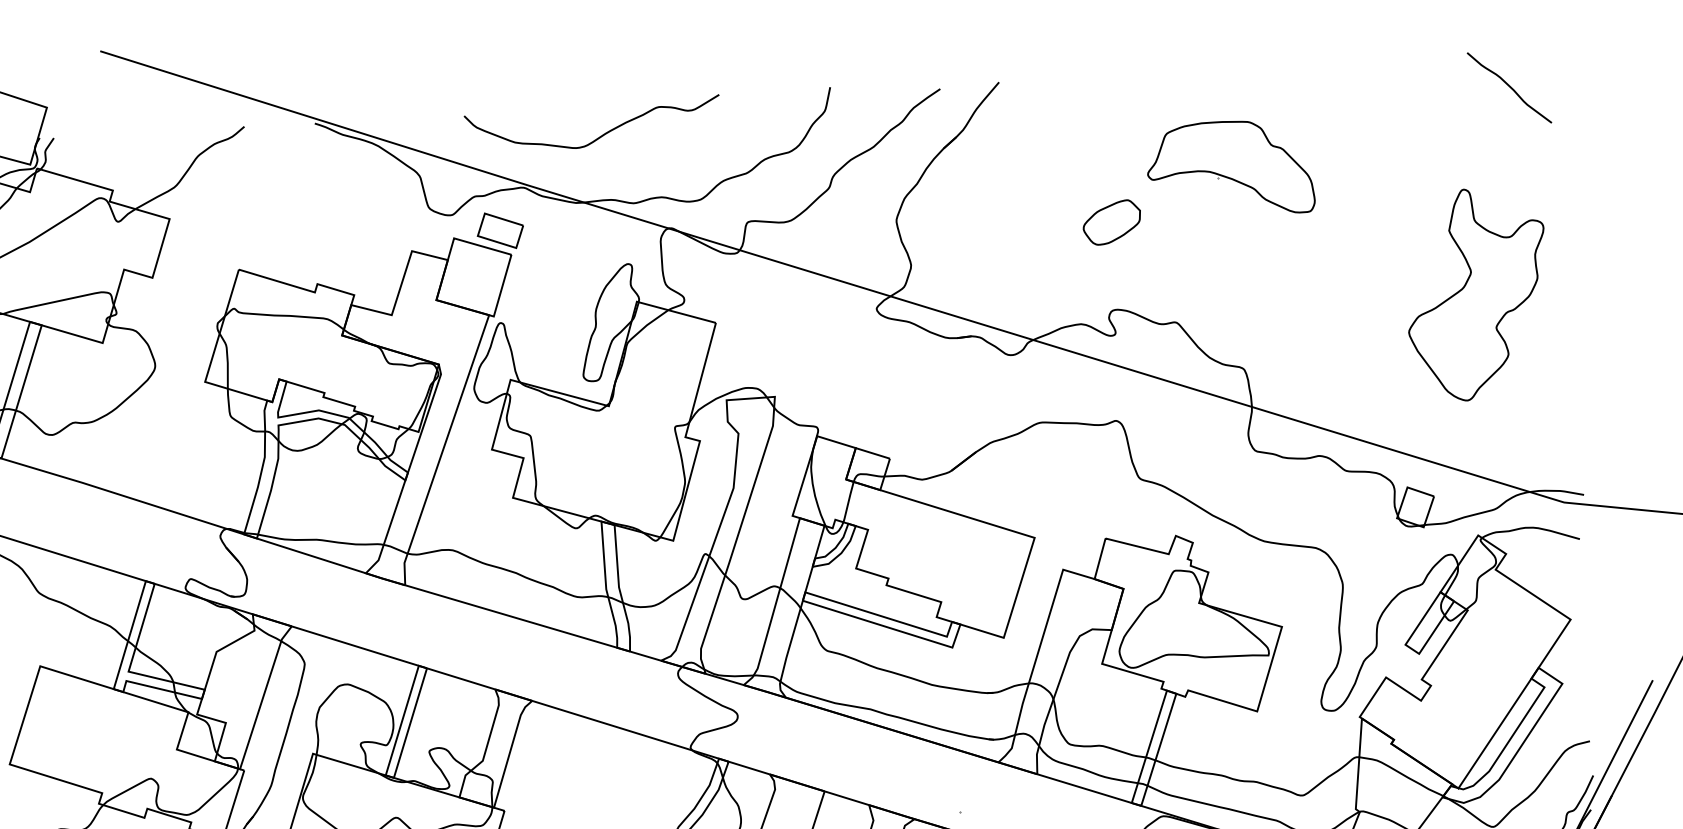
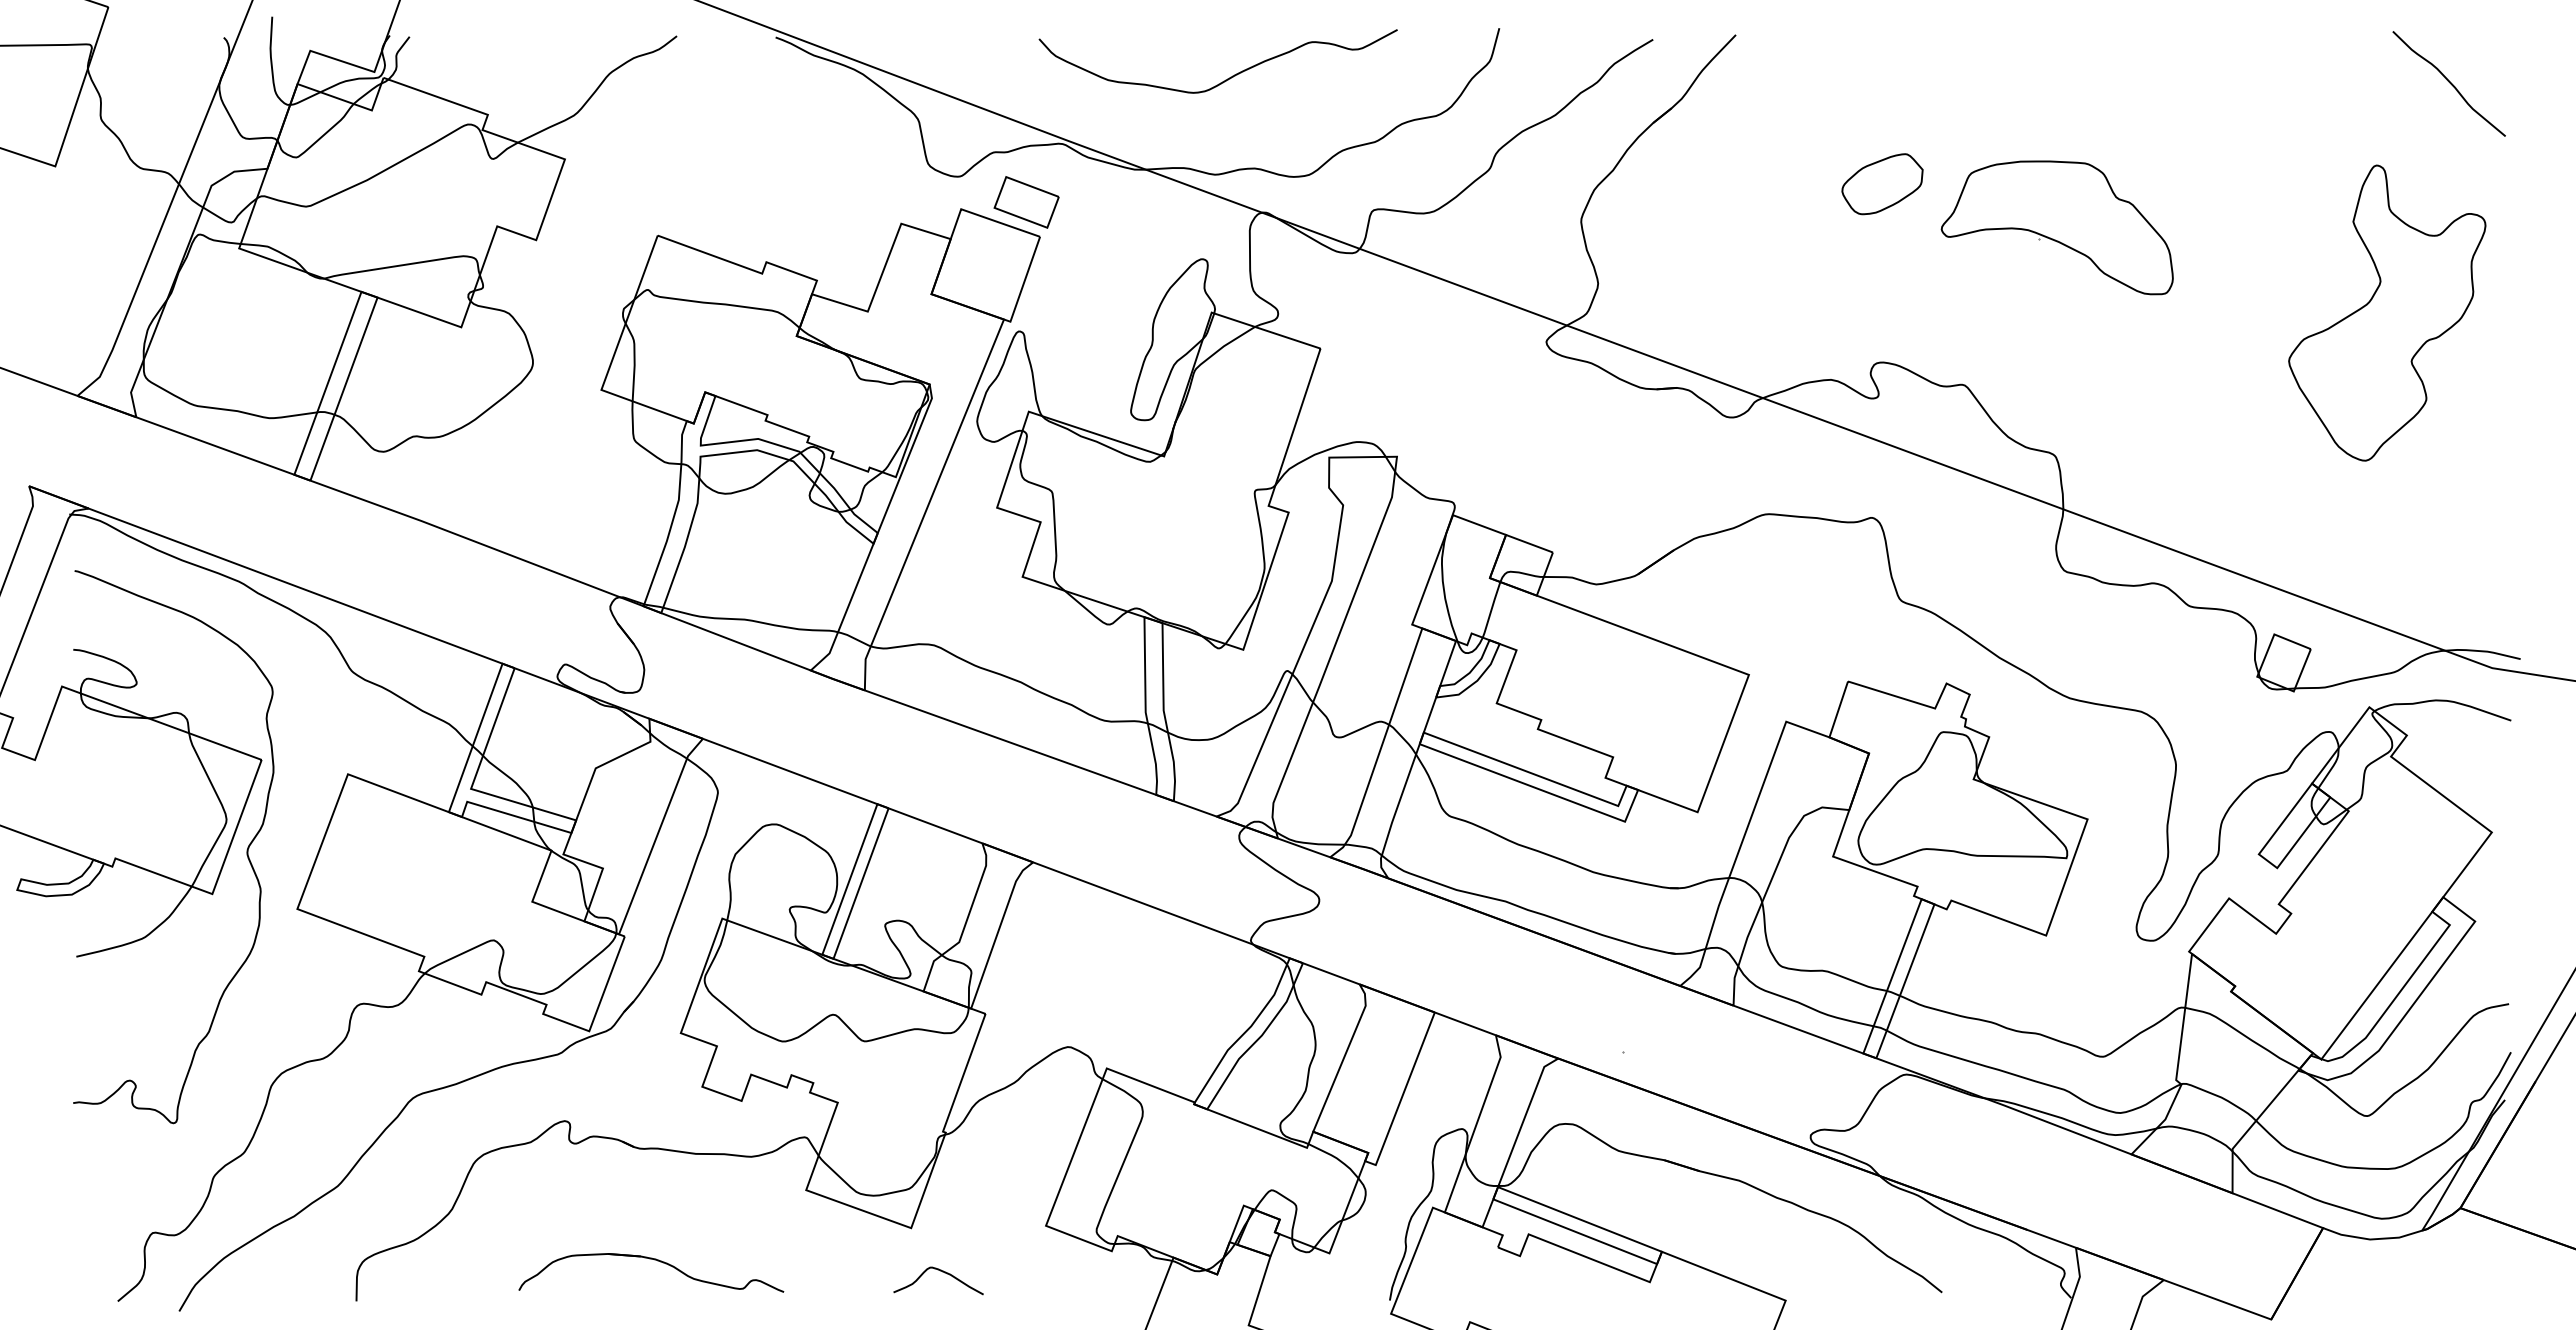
curve: (598, 137) -> (1225, 79), moved
part: (1229, 168) -> (2056, 227), moved
part: (1112, 222) -> (1882, 184), moved
part: (1477, 293) -> (2387, 312), moved

